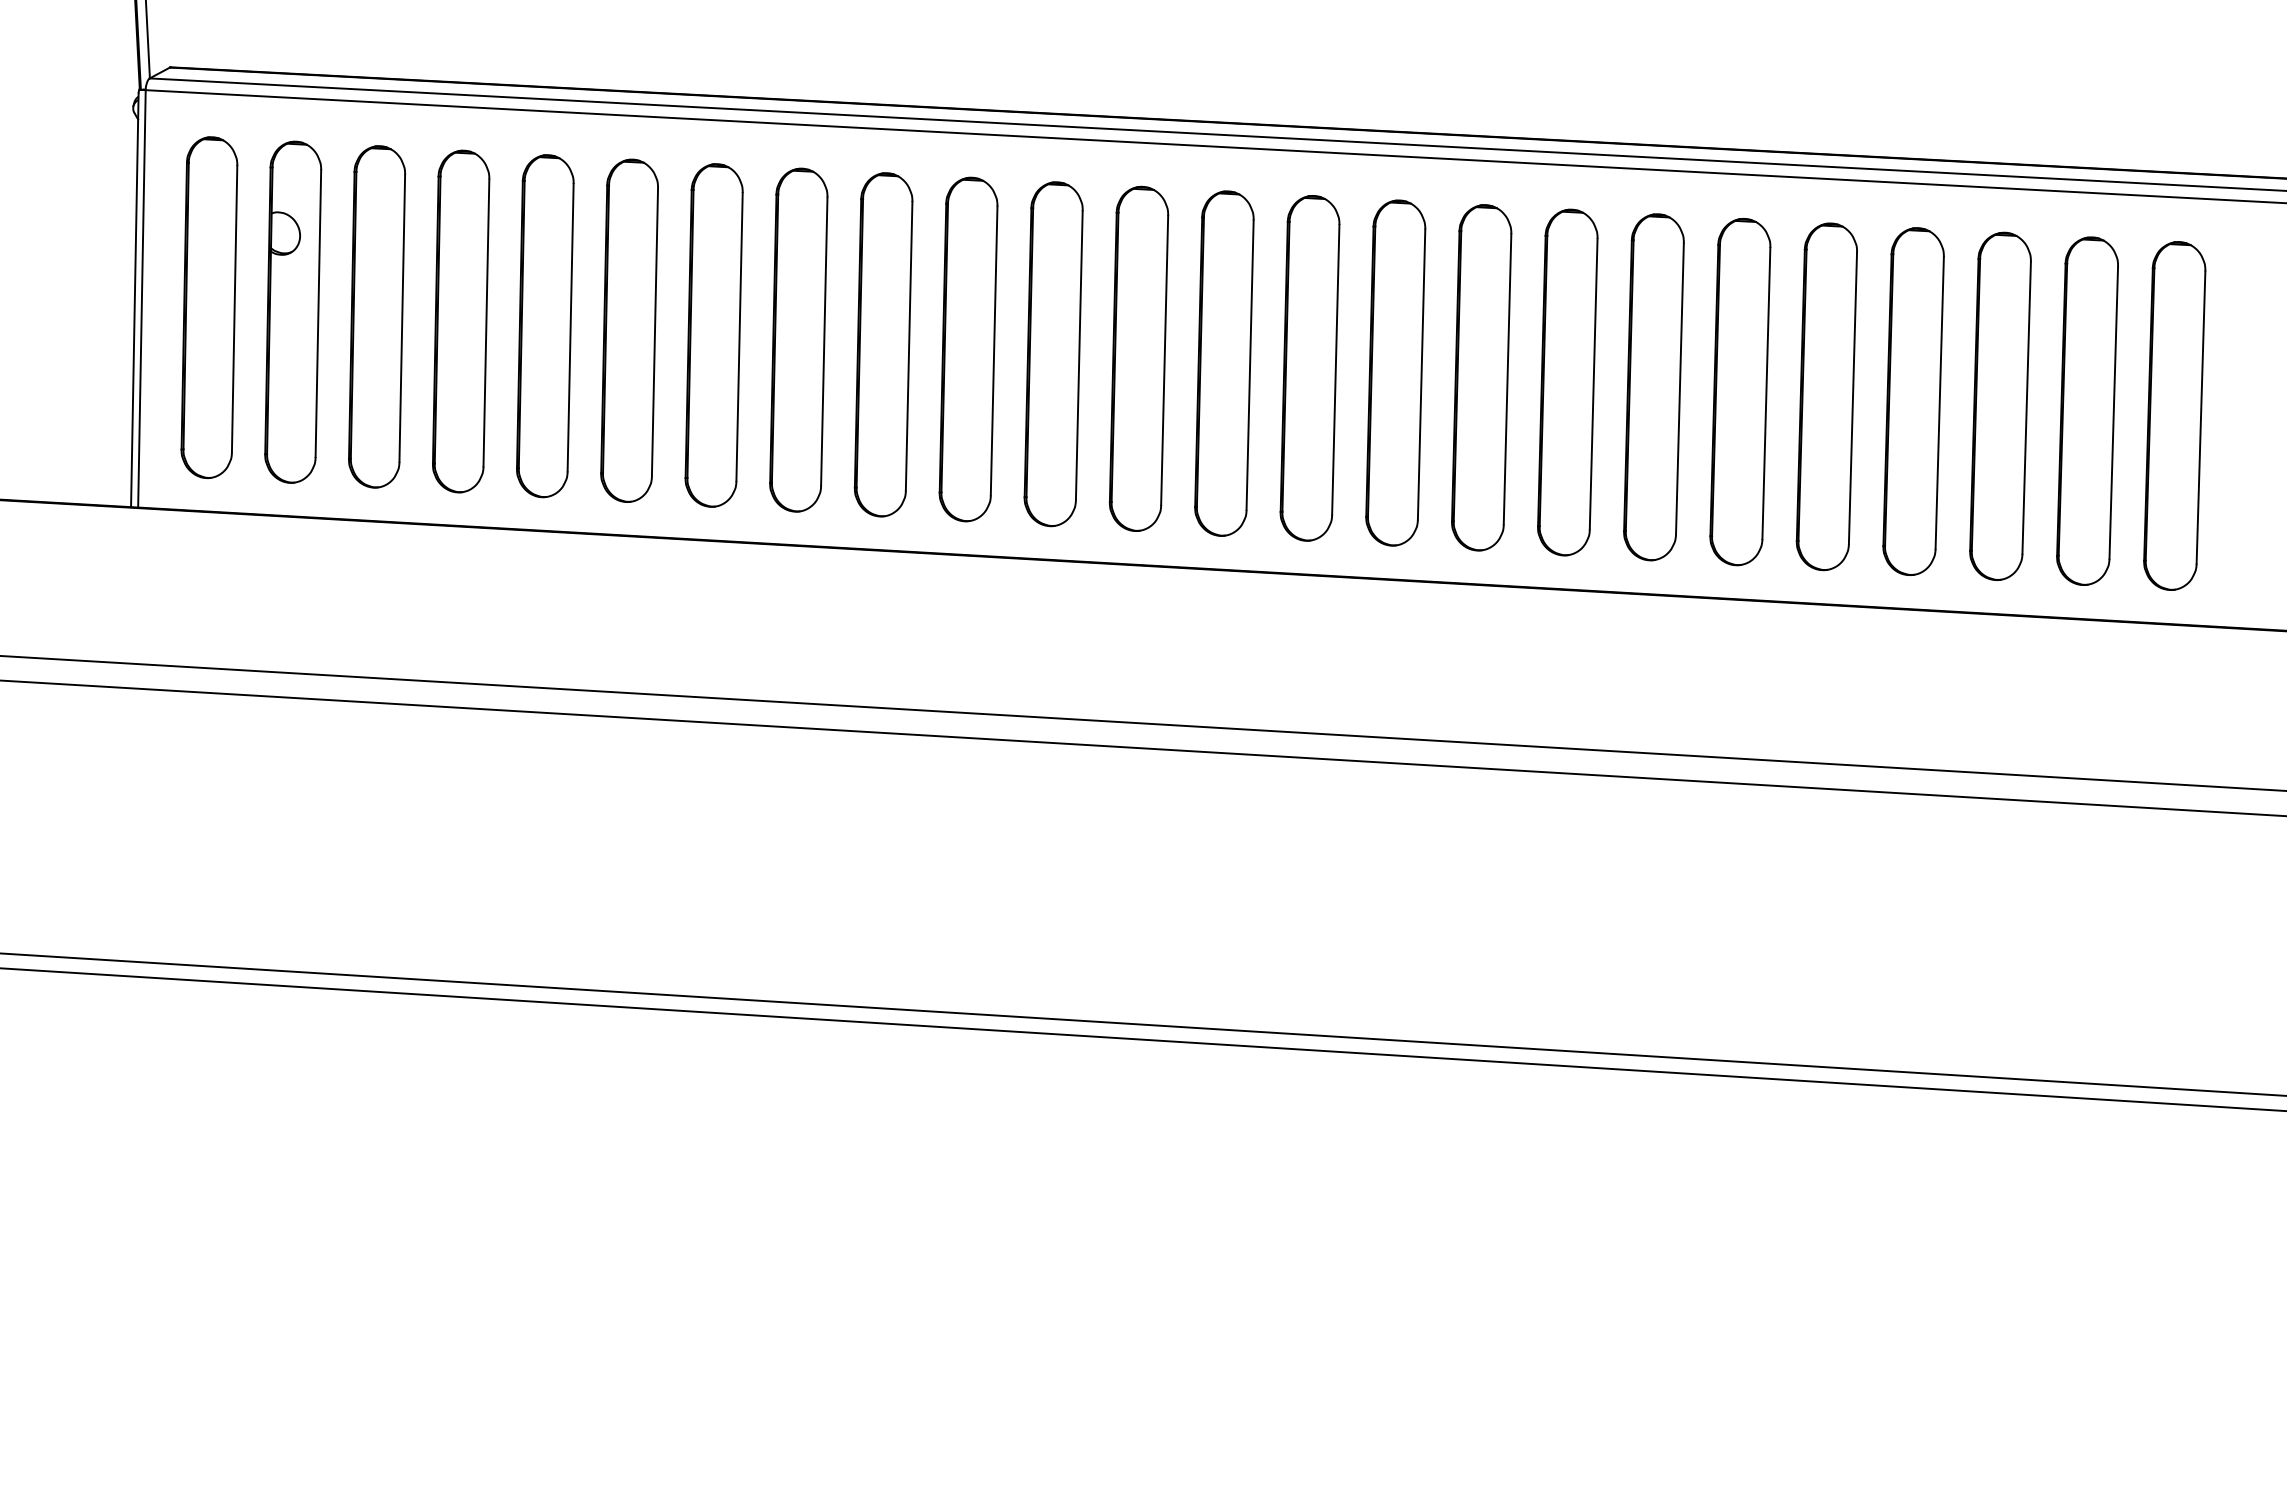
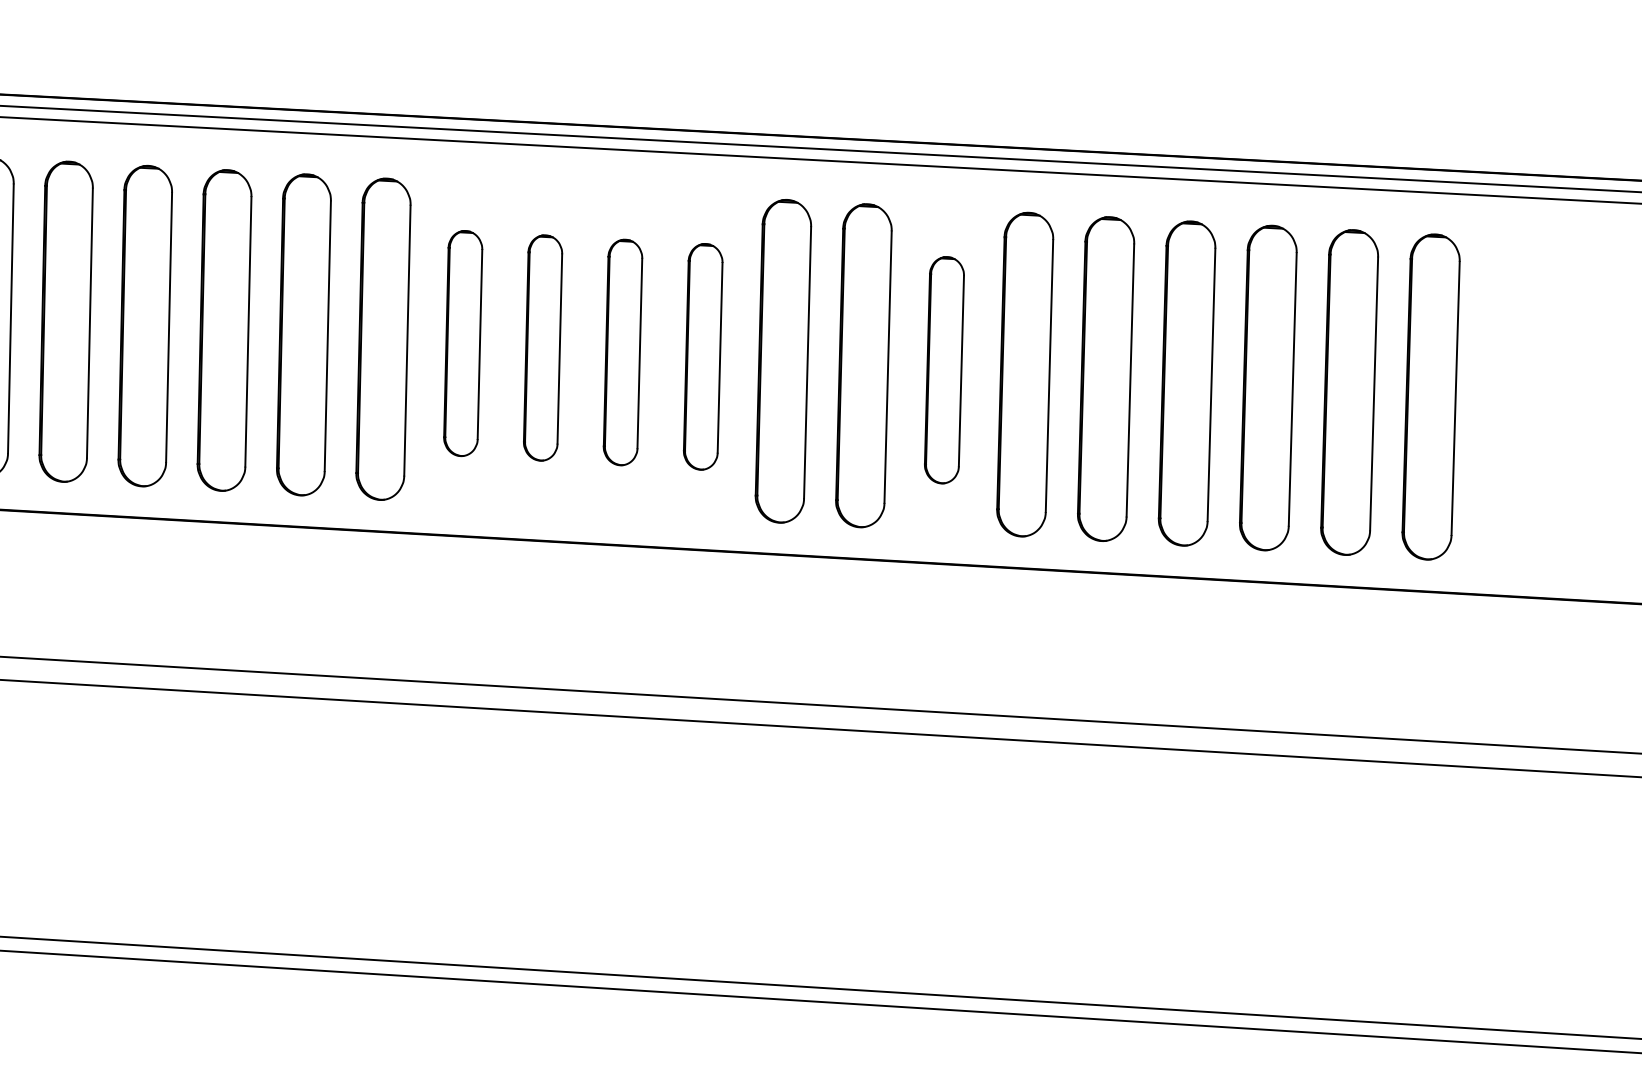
part: (1138, 358) -> (462, 343), size x0.7
part: (1224, 363) -> (543, 347), size x0.7
part: (1309, 368) -> (622, 352), size x0.7
part: (1395, 372) -> (702, 356), size x0.7
part: (1653, 387) -> (943, 370), size x0.7

